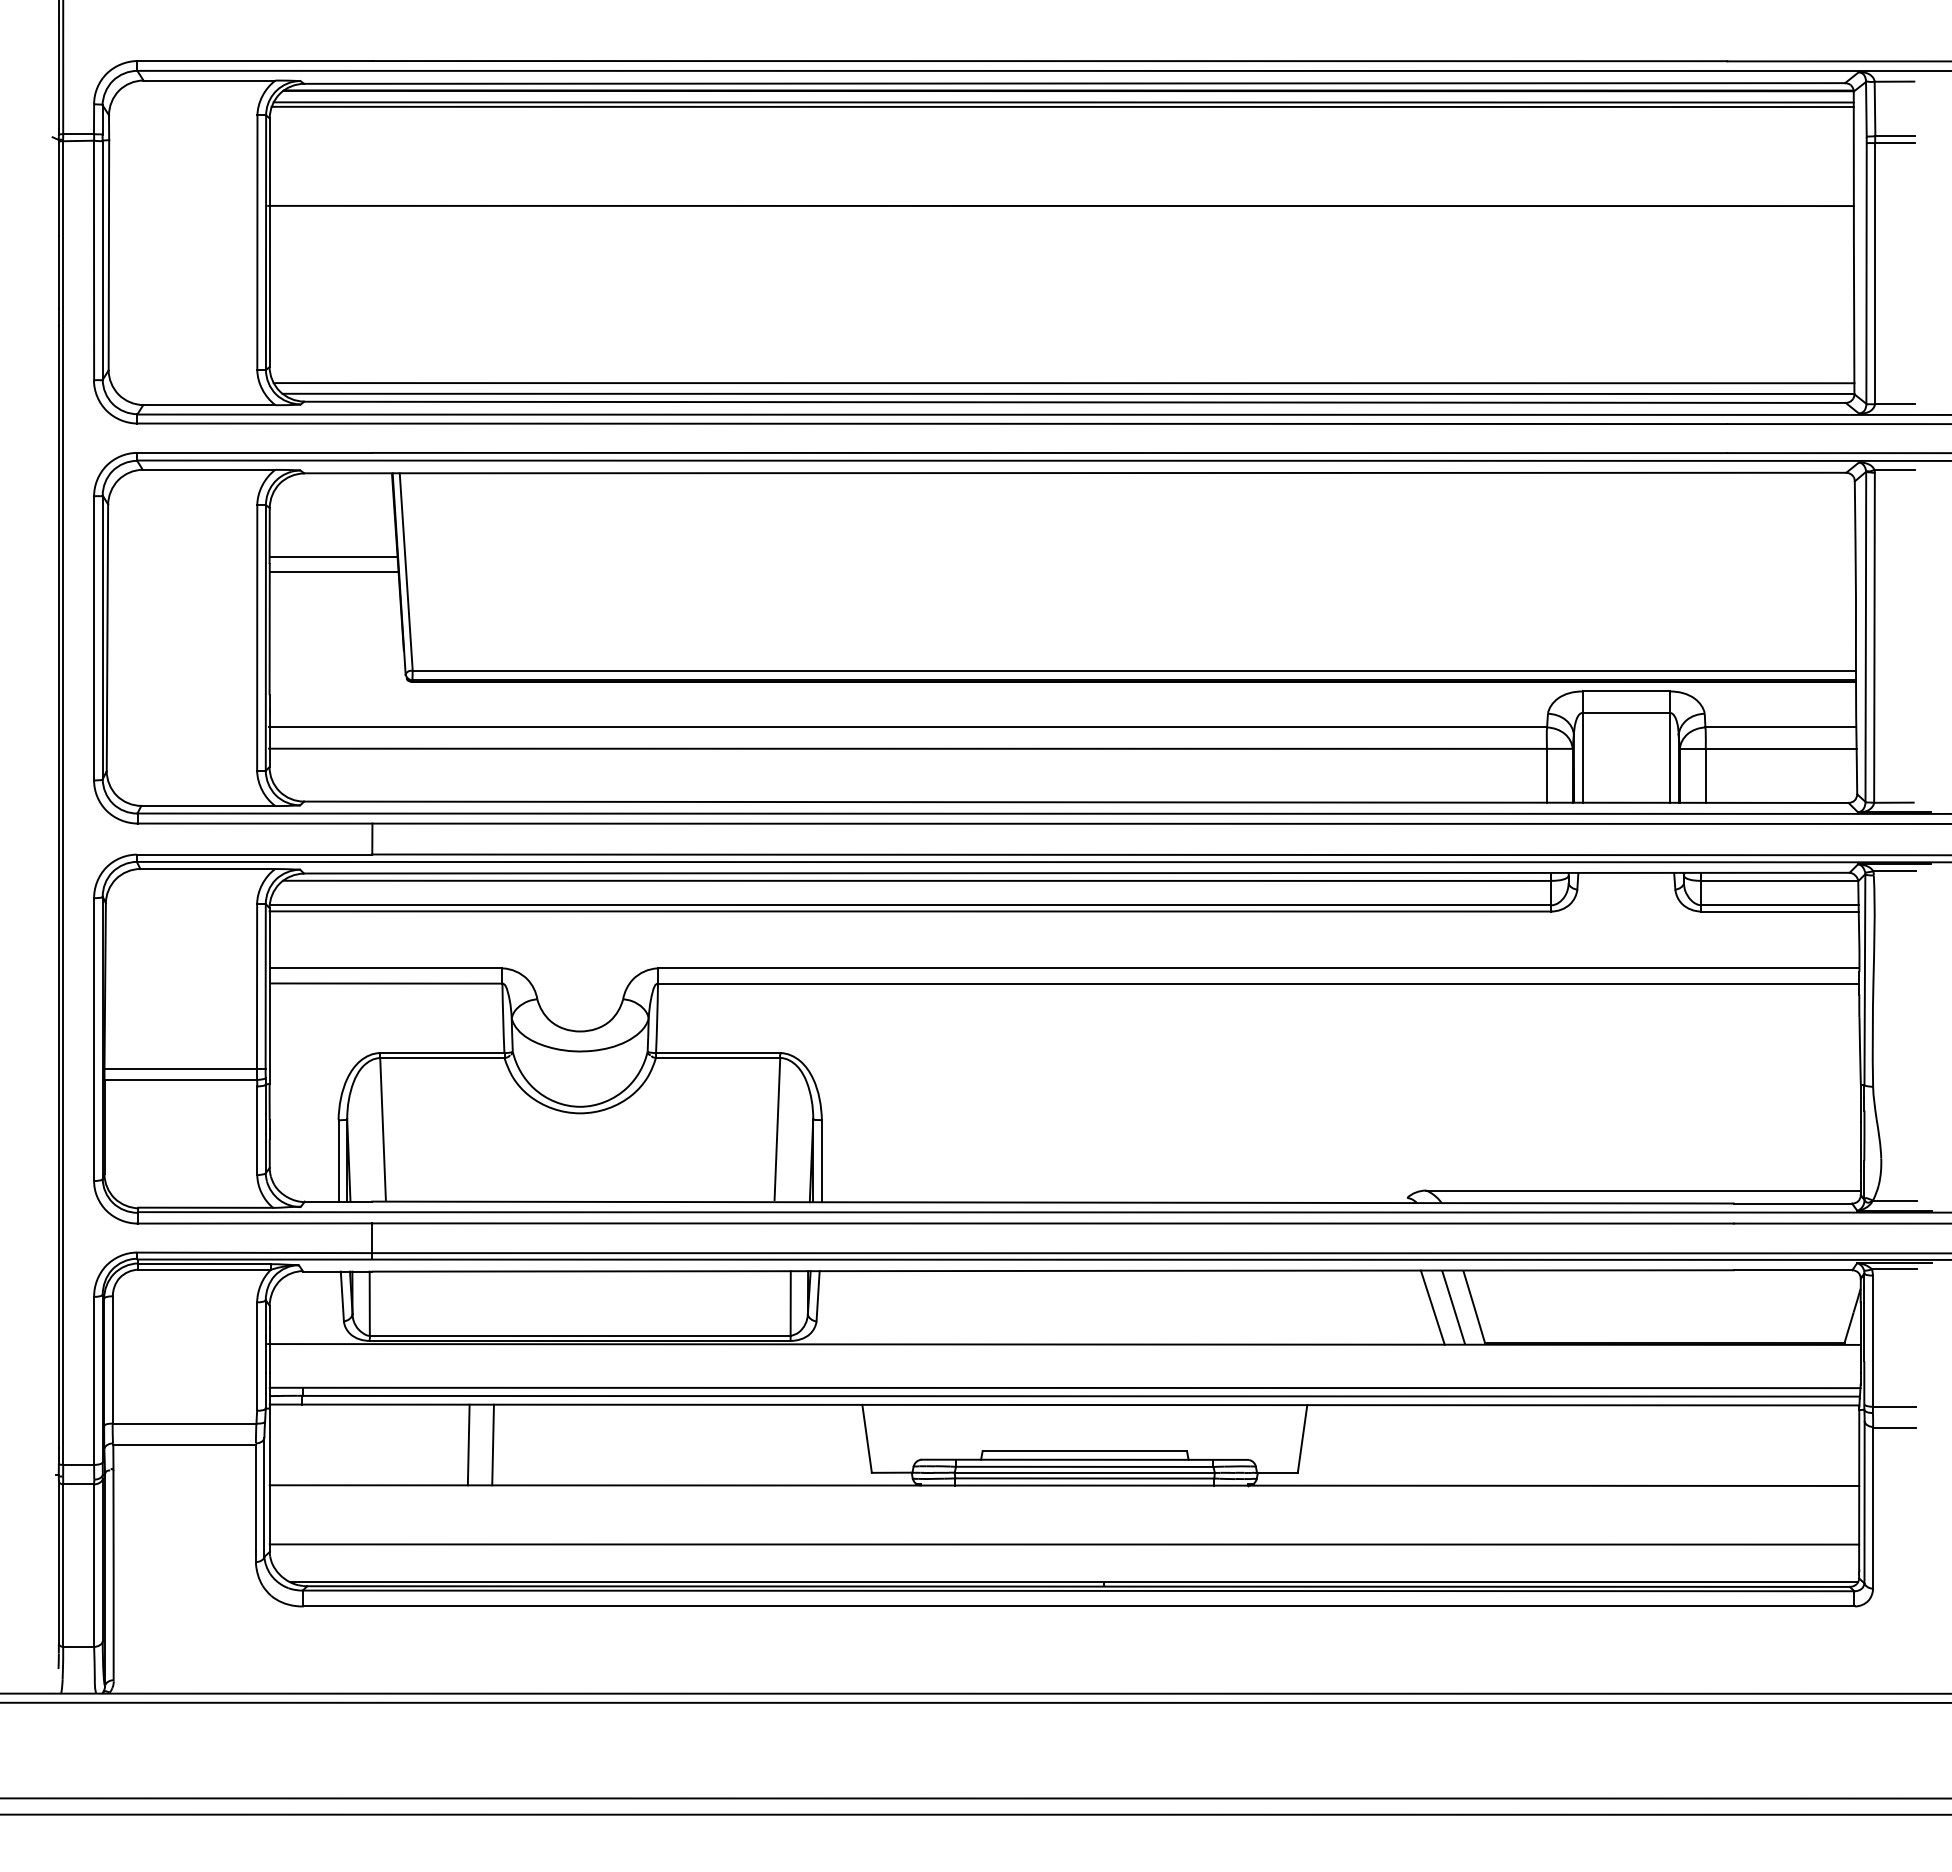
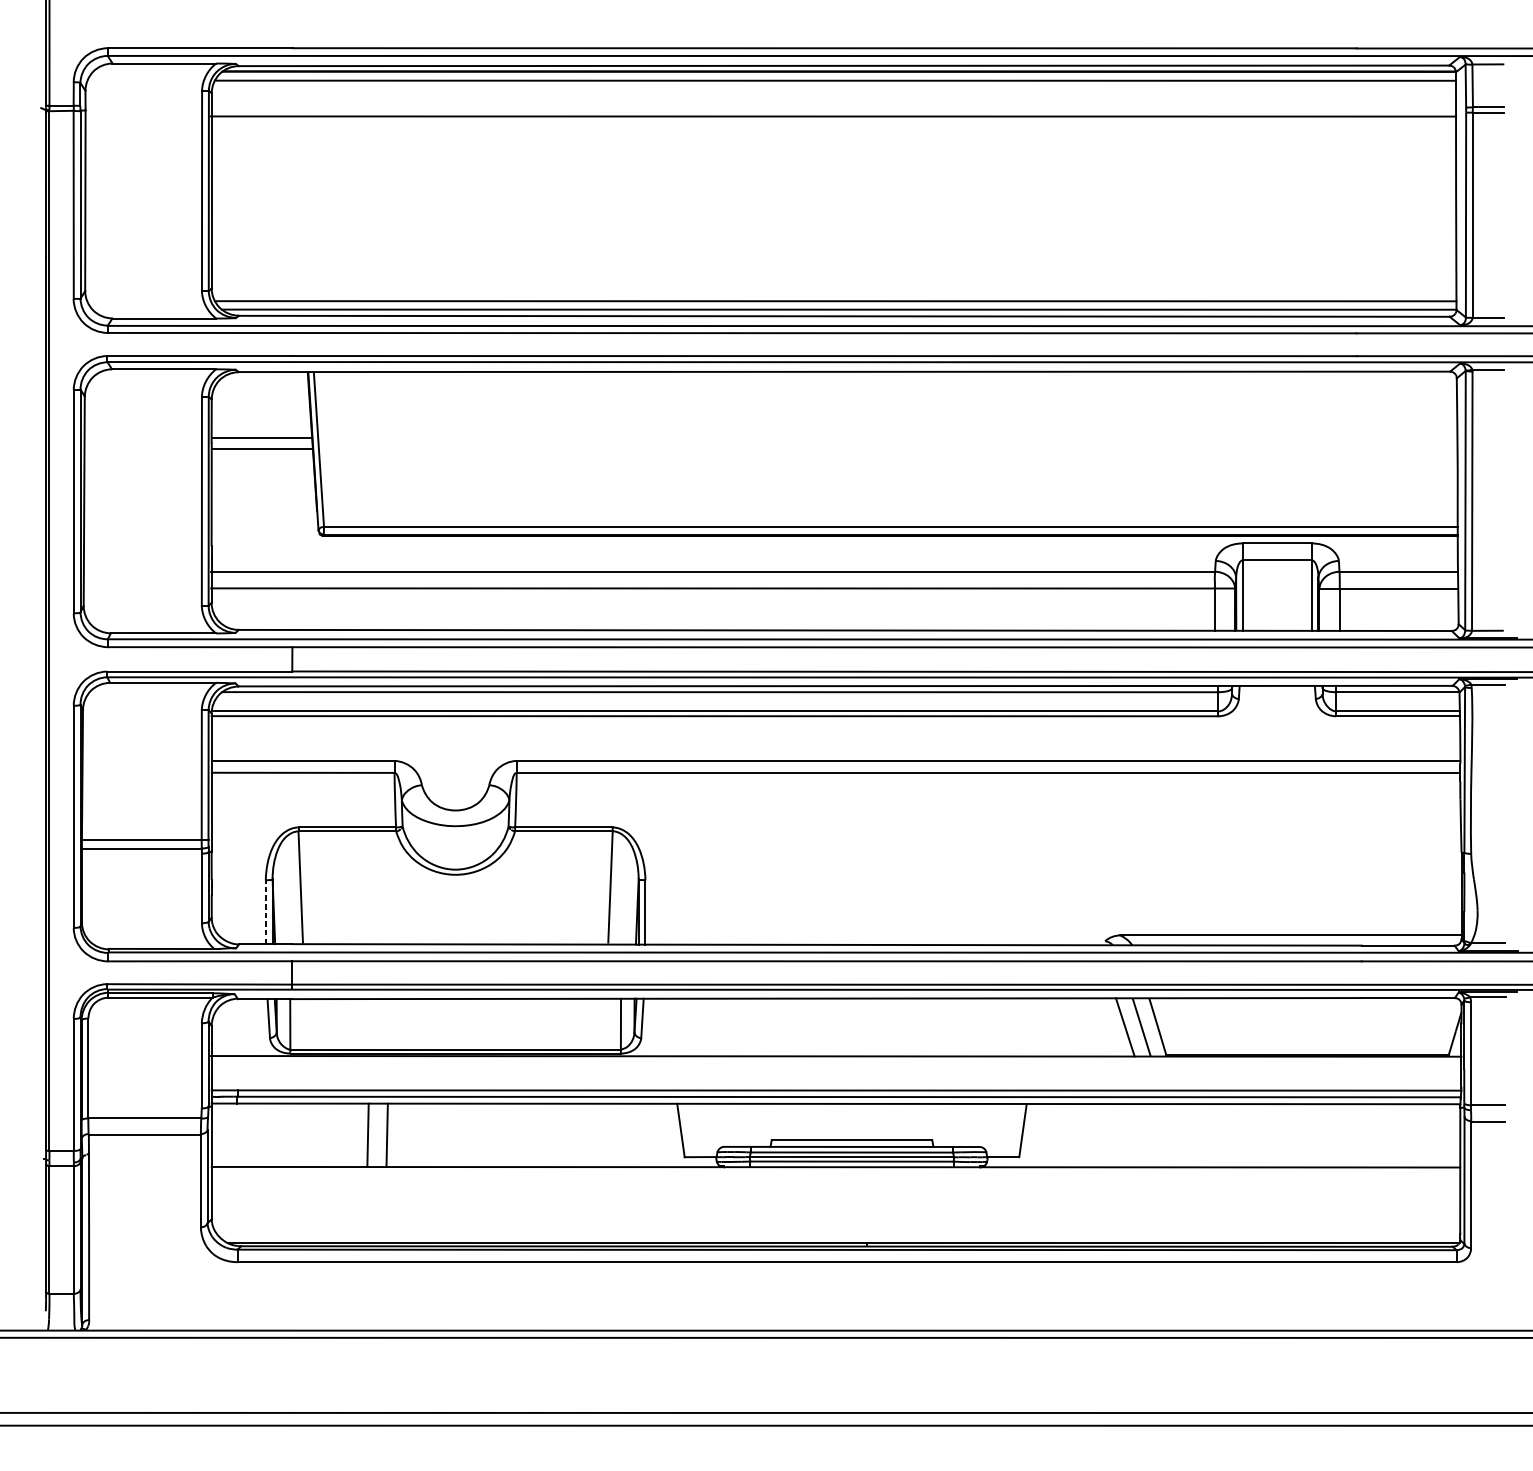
line: (1062, 106) -> (834, 83), removed
line: (1060, 205) -> (832, 116), moved
line: (338, 1160) -> (265, 911), solid -> dashed
line: (1064, 1544) -> (836, 1213), removed

